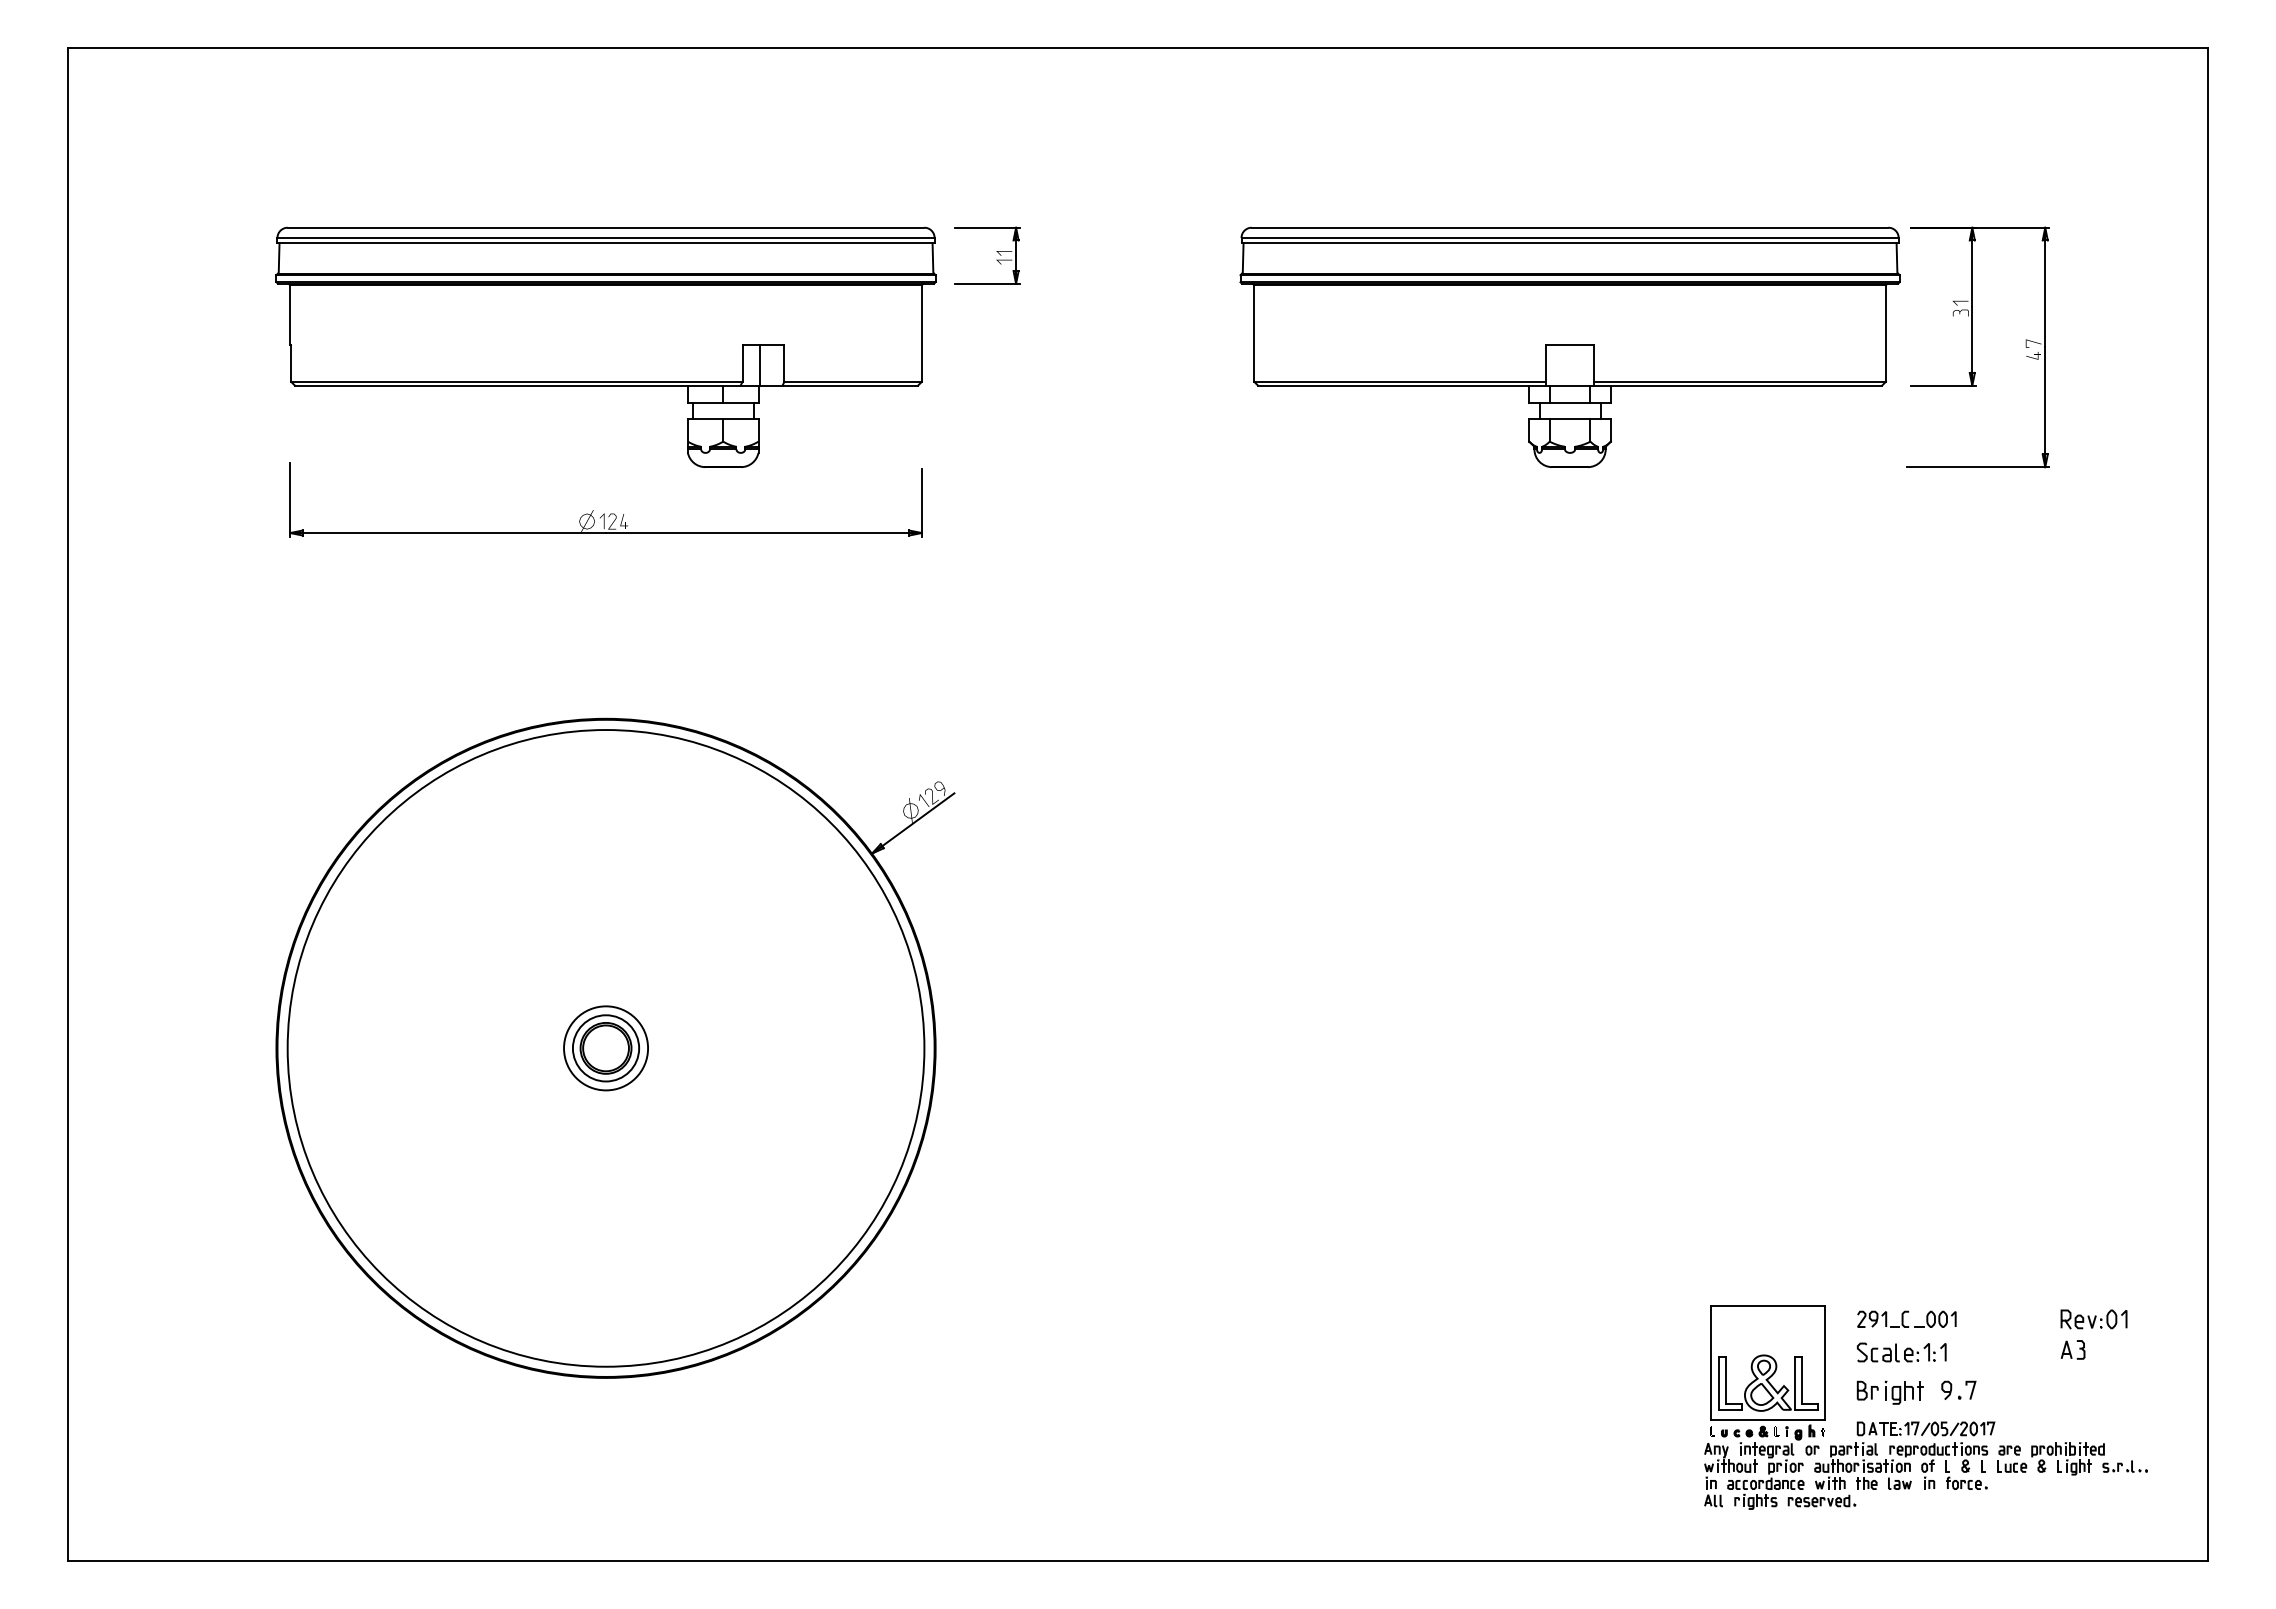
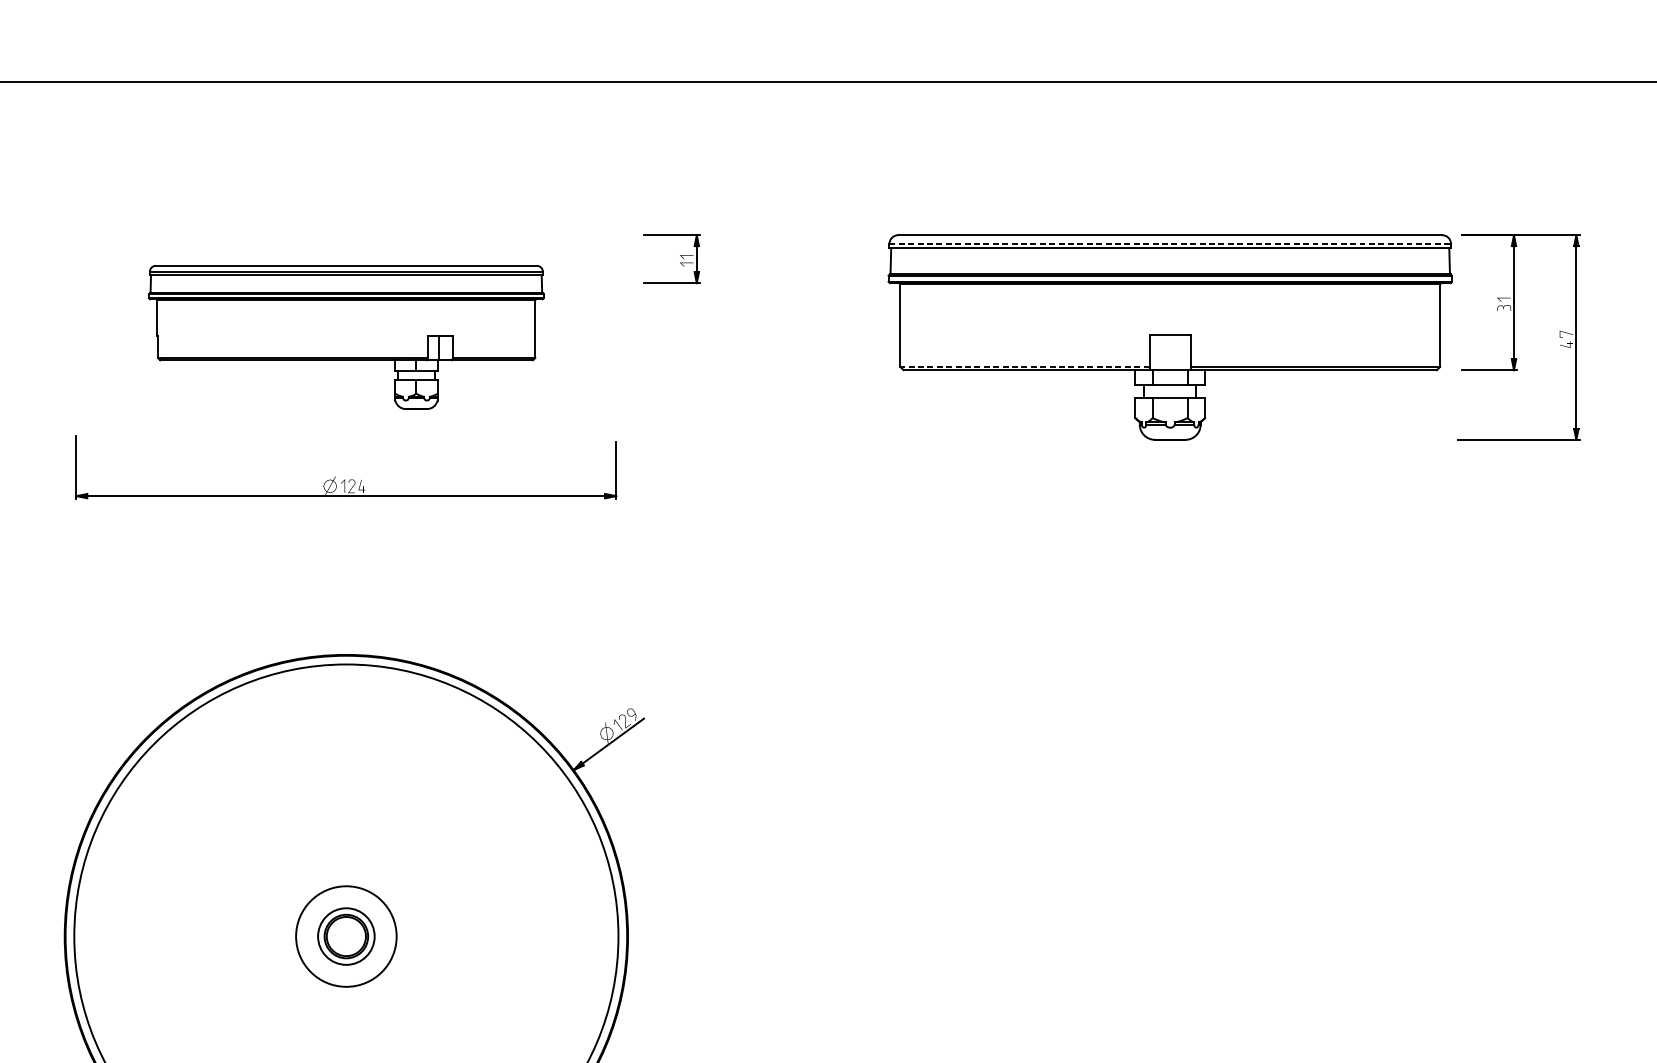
line: (1570, 237) -> (1170, 243), solid -> dashed
part: (605, 346) -> (345, 336), size x0.7
line: (1400, 381) -> (1025, 366), solid -> dashed
circle: (606, 1048) -> (346, 936), size x1.4

